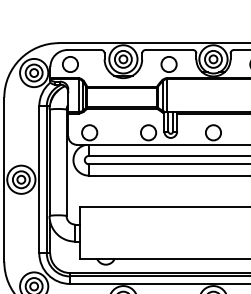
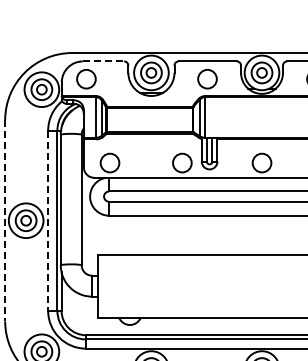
line: (84, 50) -> (103, 61), solid -> dashed
line: (4, 179) -> (5, 220), solid -> dashed
line: (39, 180) -> (48, 221), solid -> dashed

